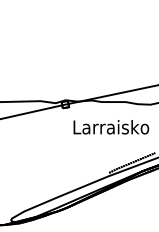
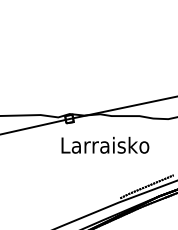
text: (111, 127) -> (105, 145), moved

